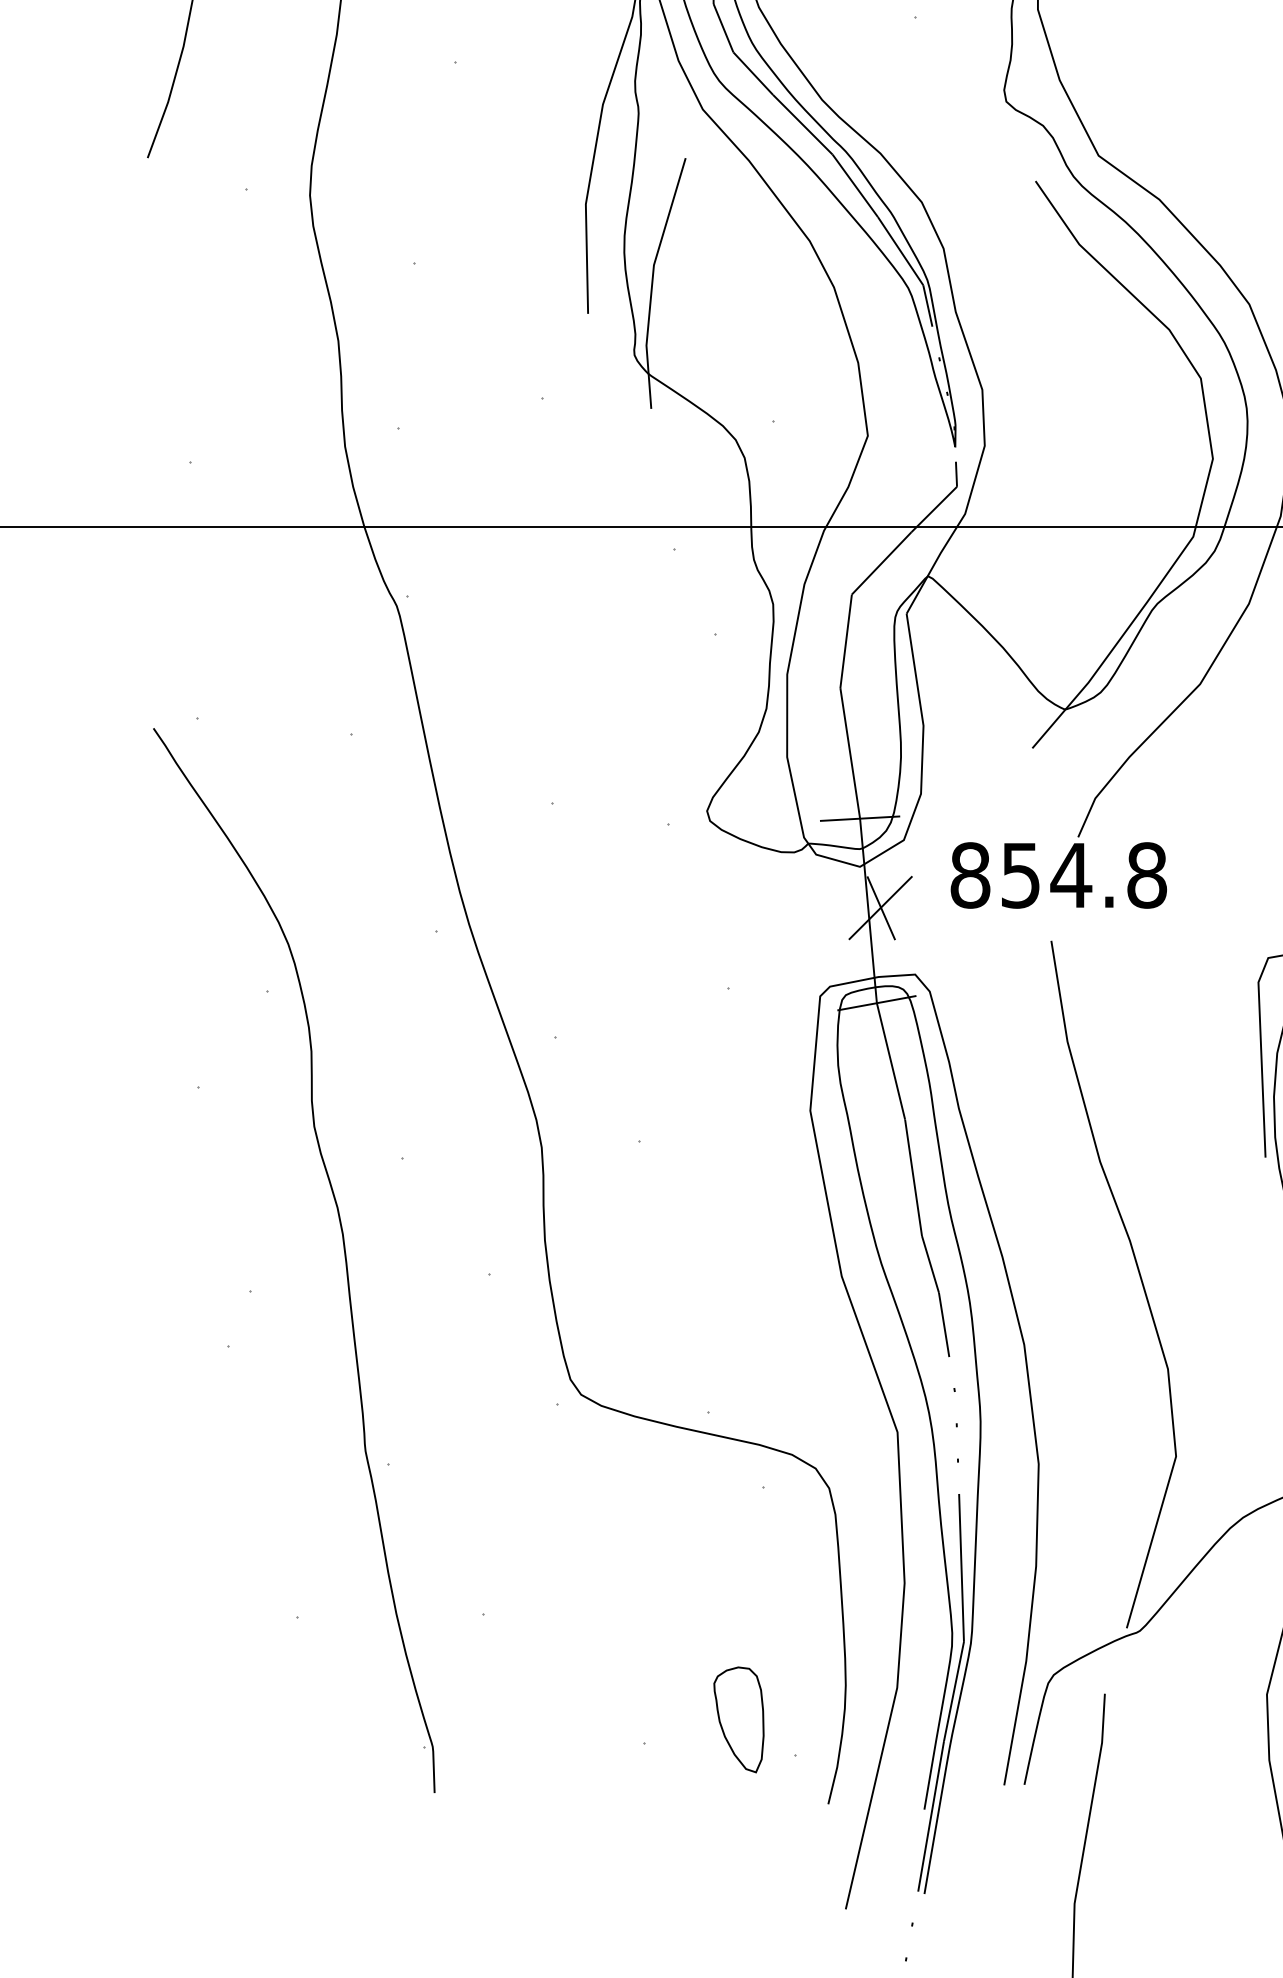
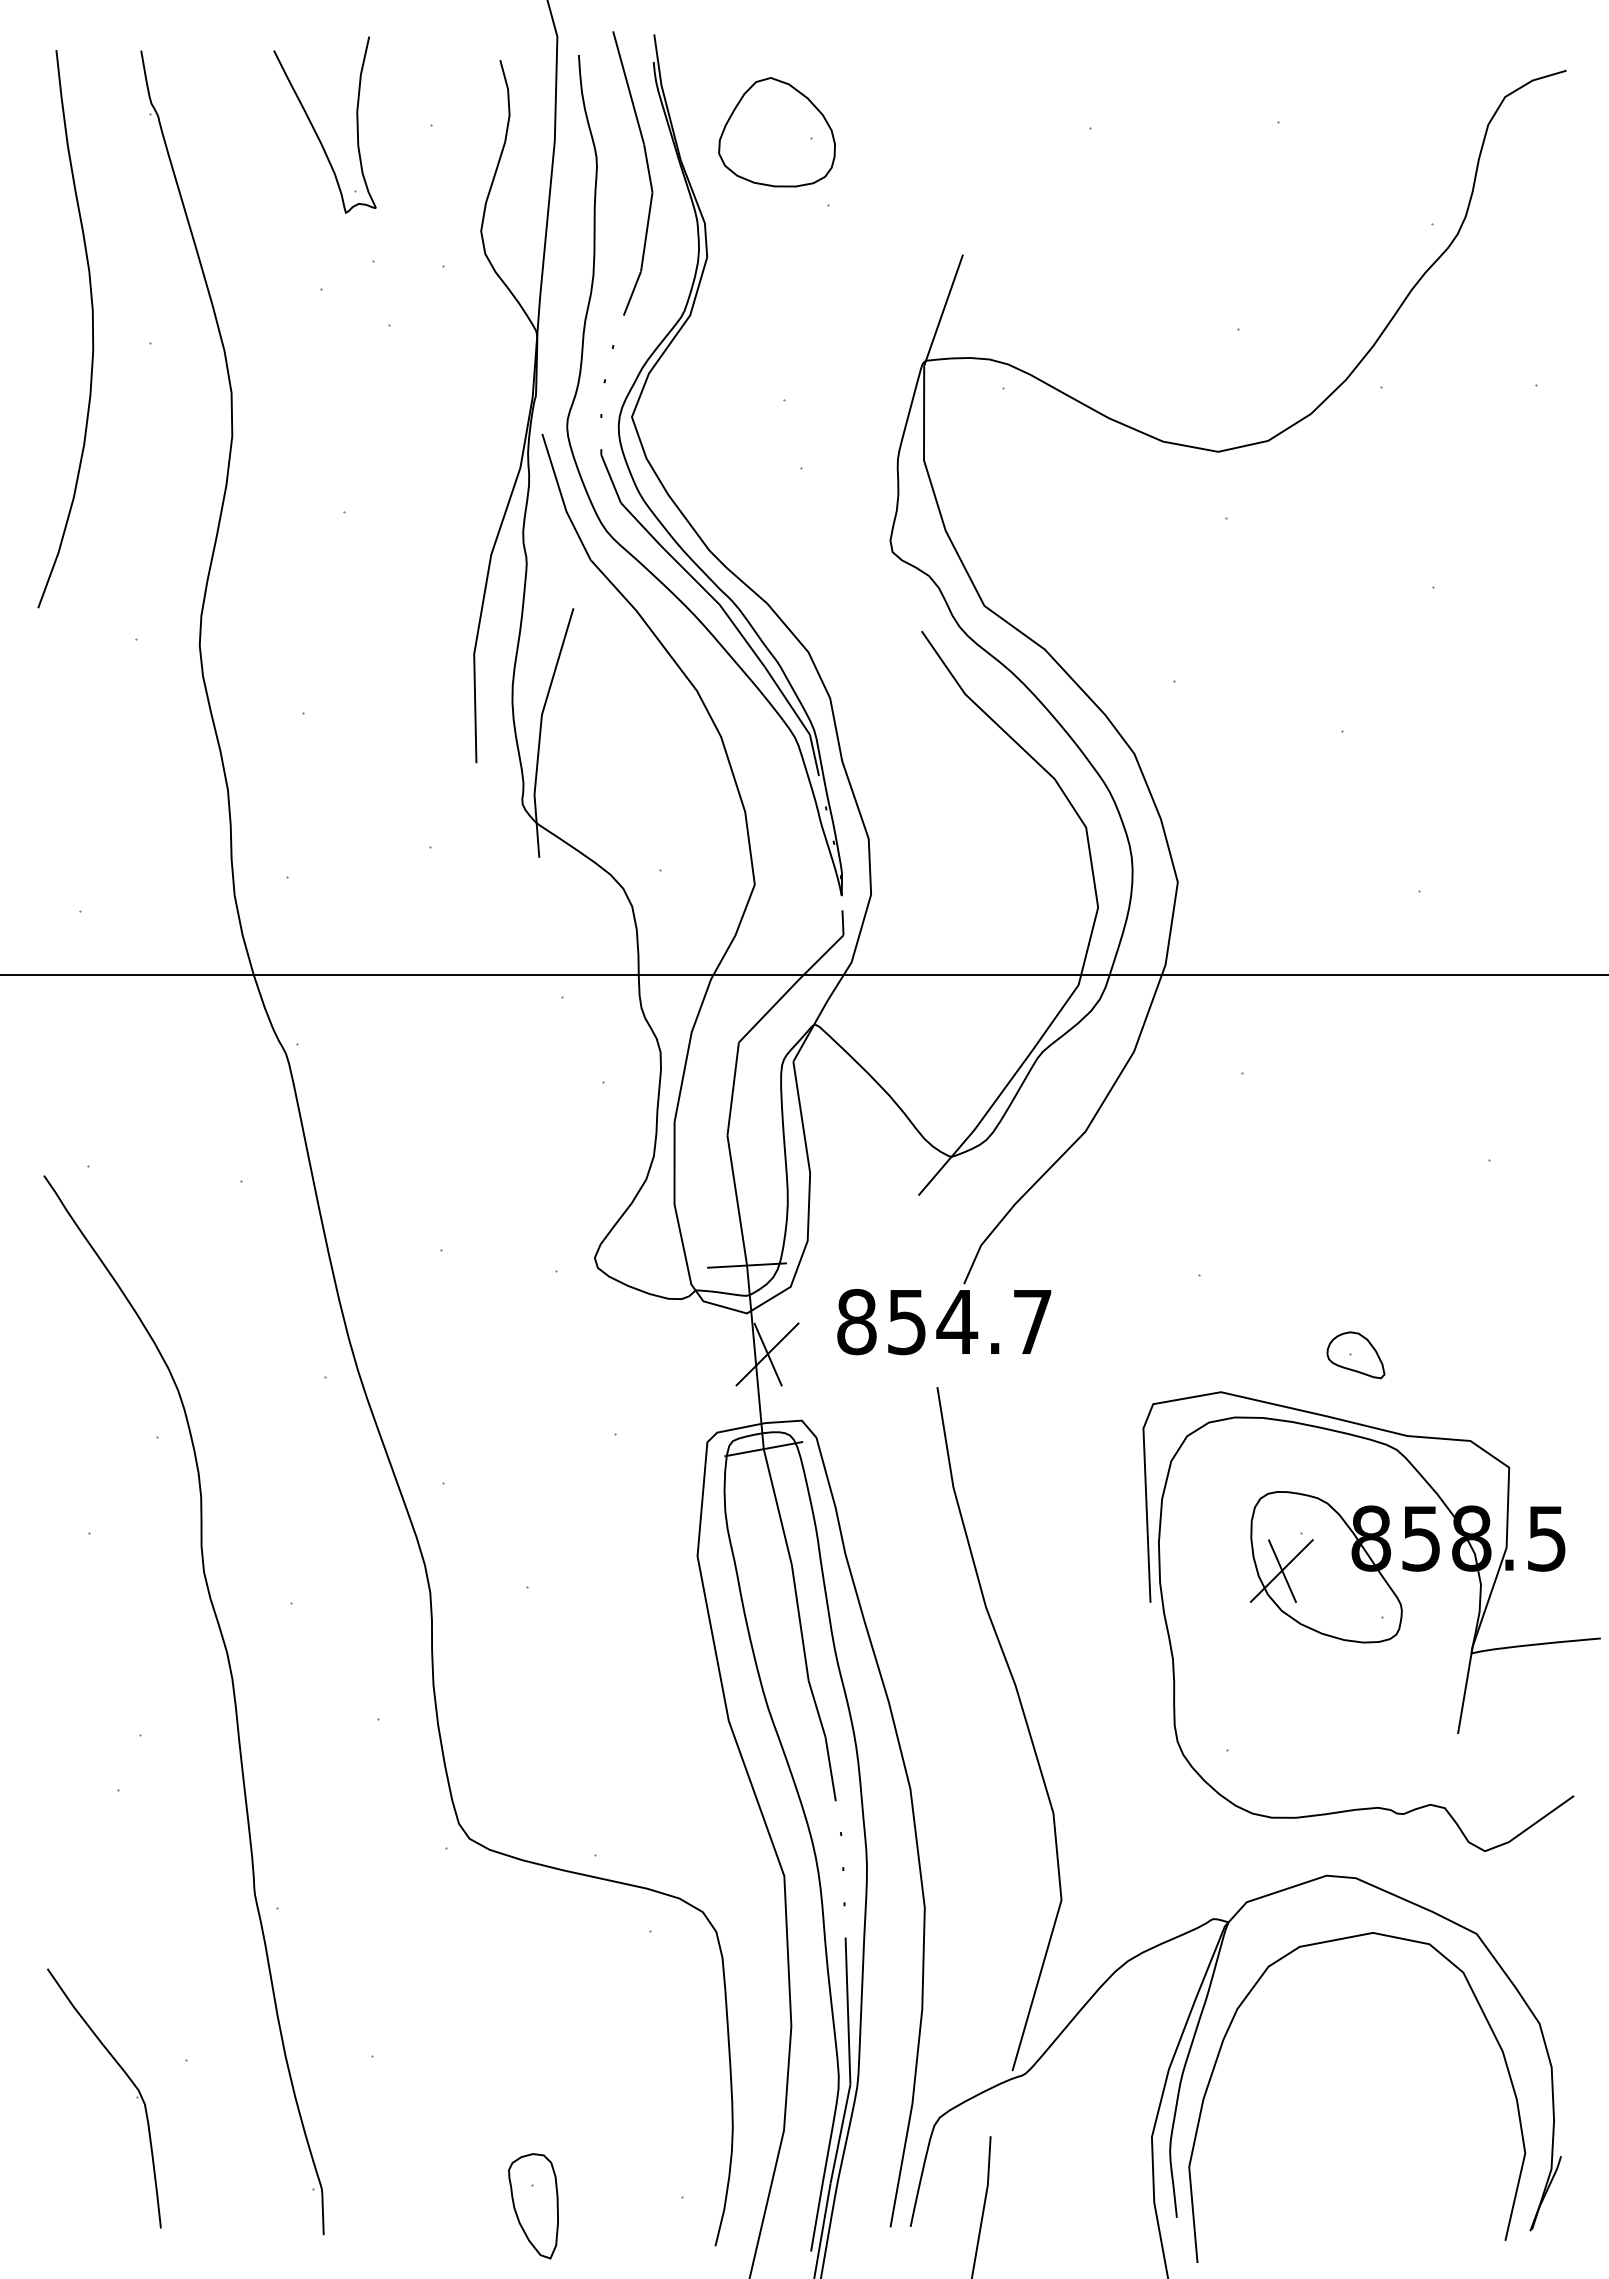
text: (1146, 875) -> (1032, 1322), 854.8 -> 854.7
part: (240, 1638) -> (130, 2081), added
part: (738, 1720) -> (533, 2206), moved

